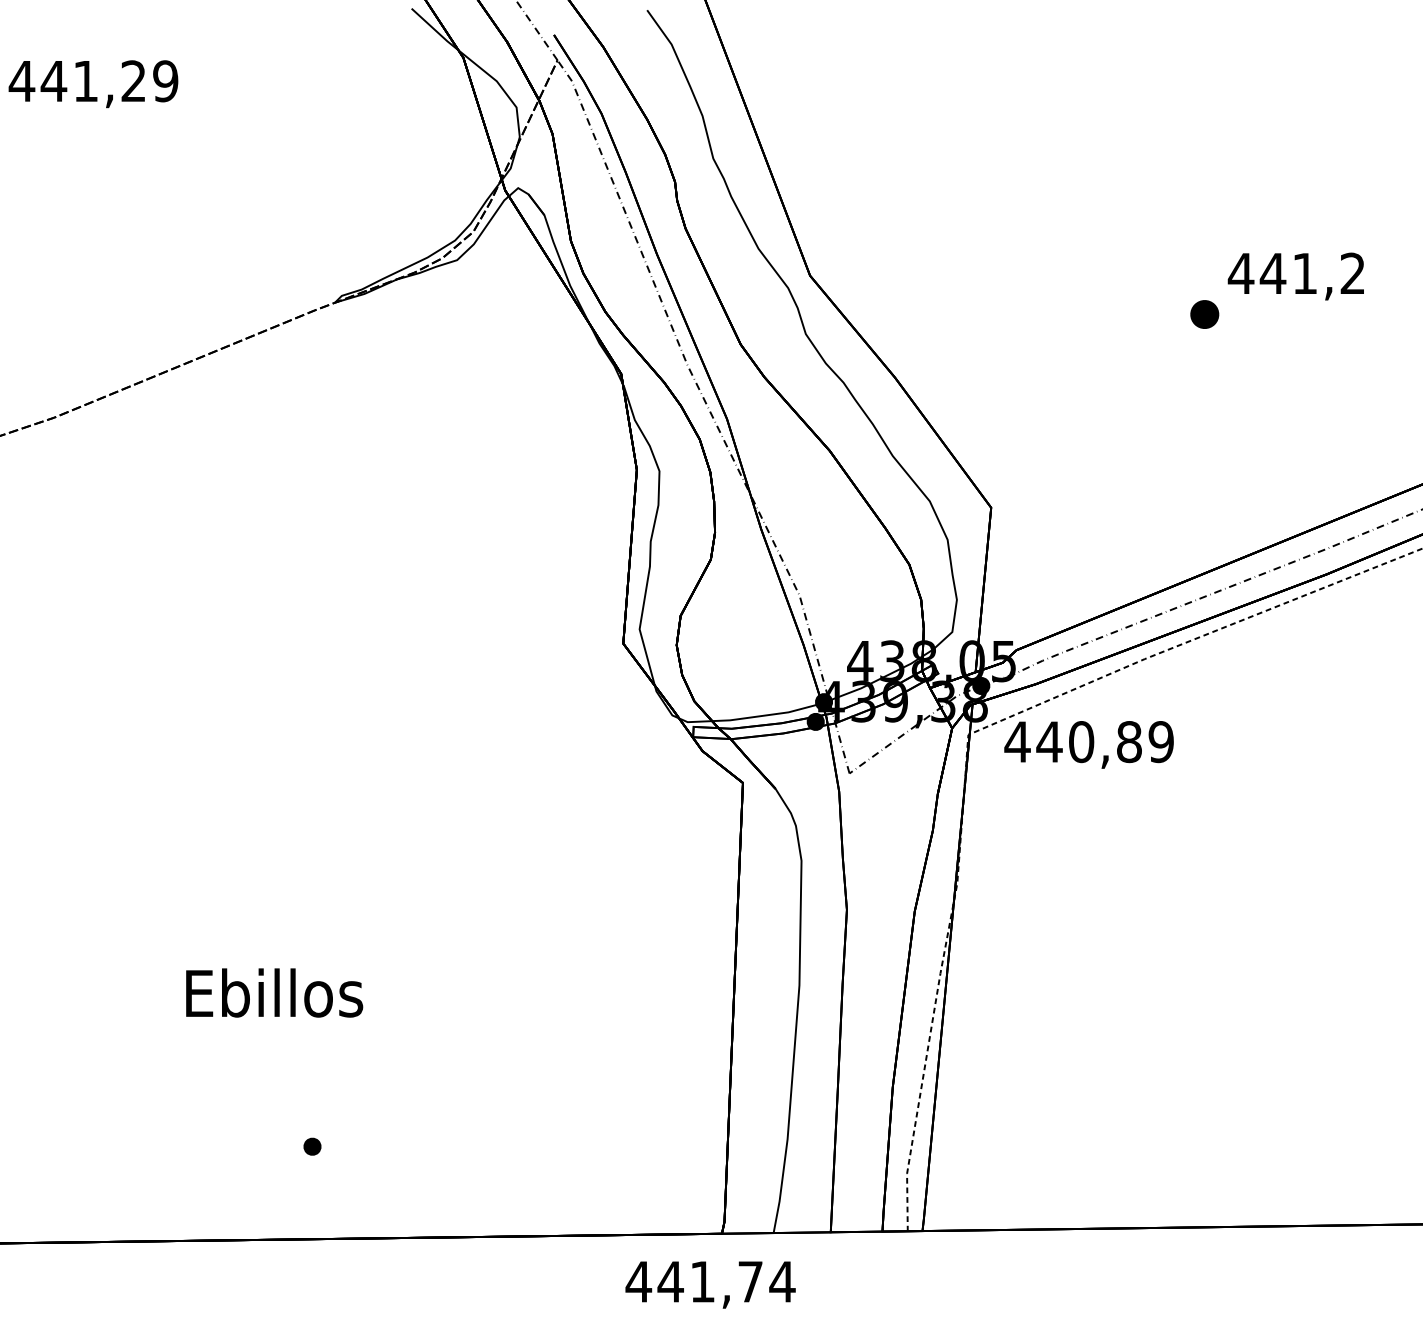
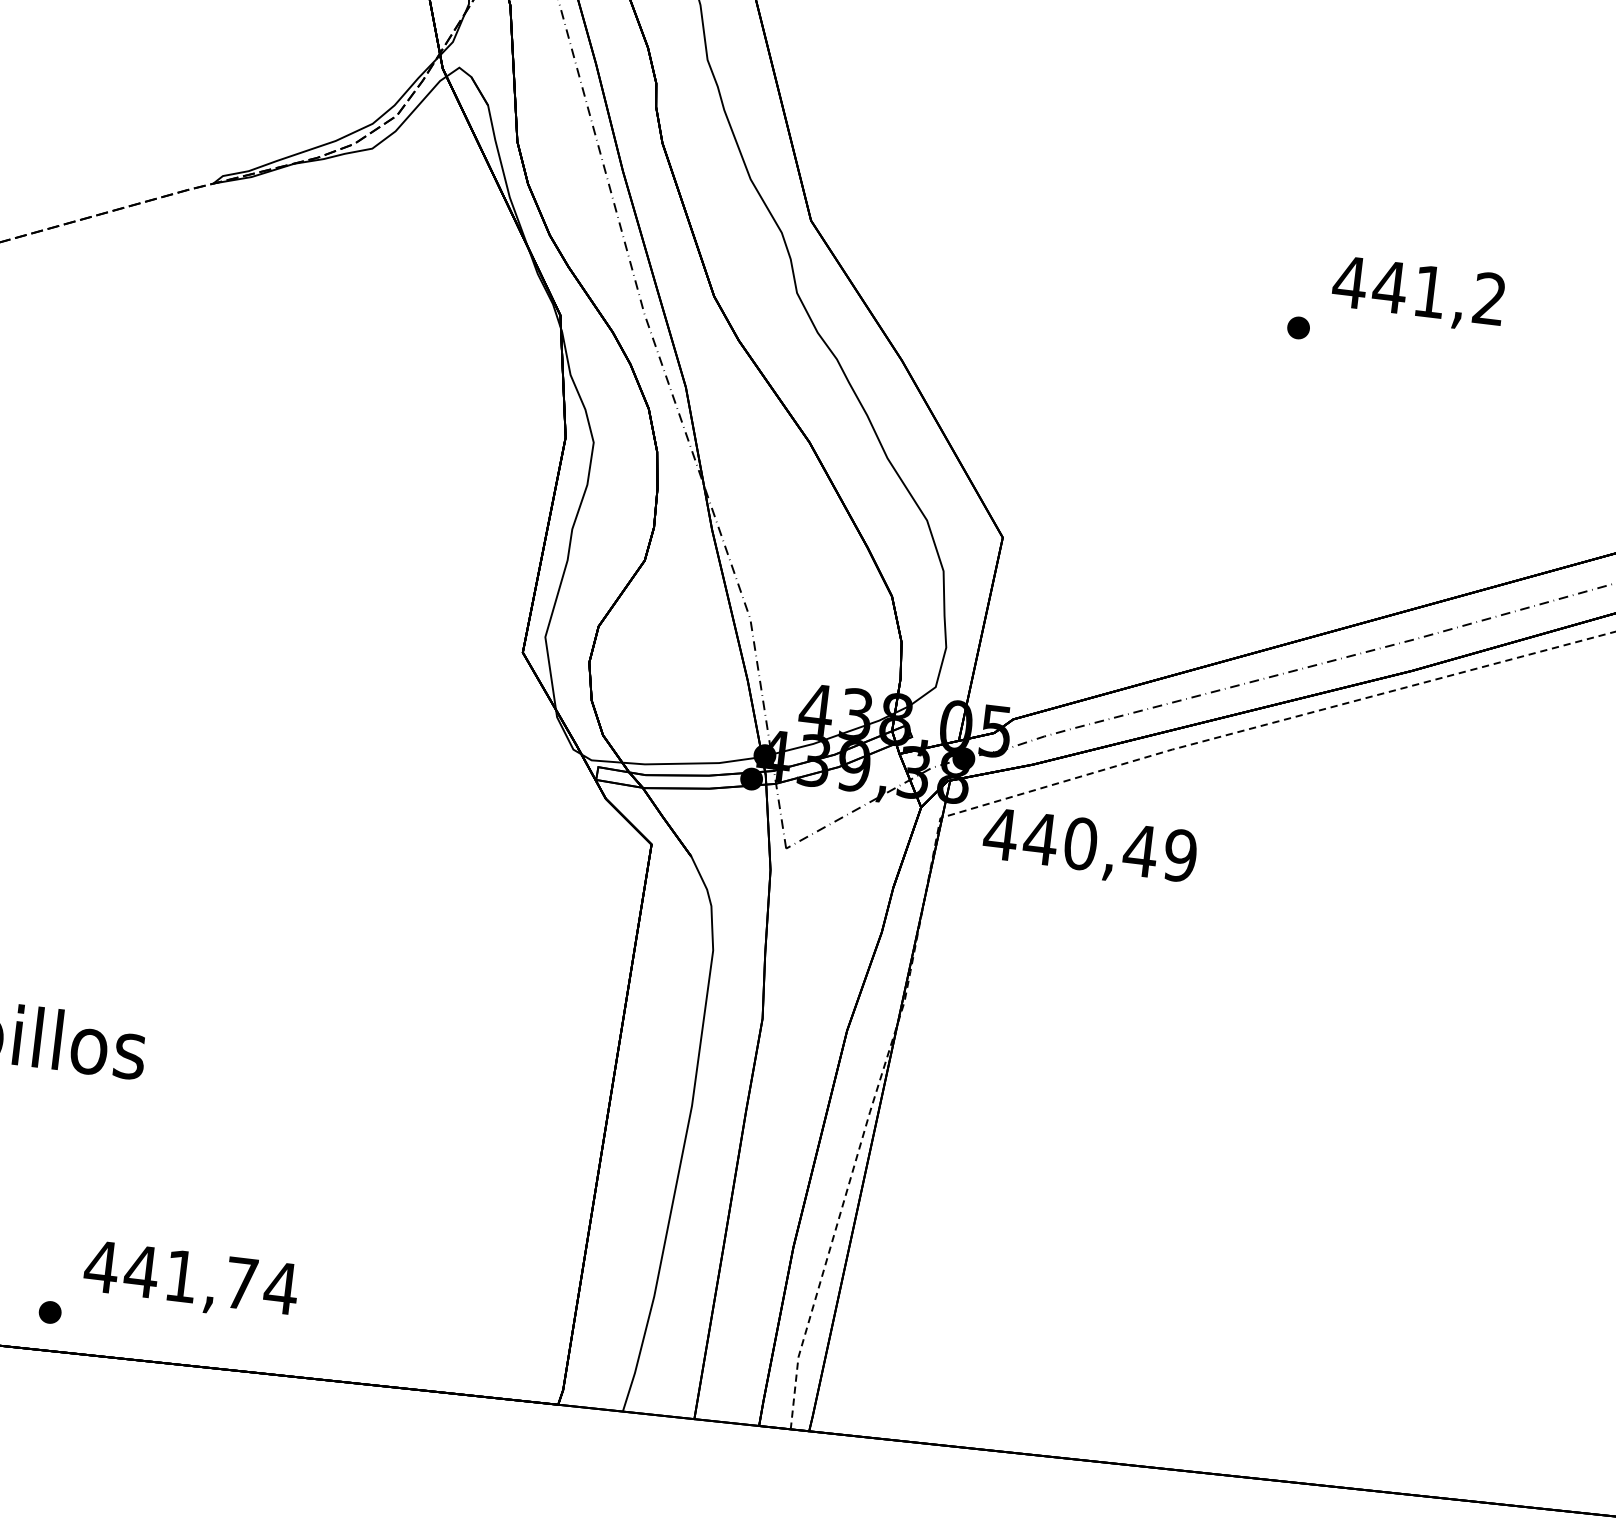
part: (1204, 314) -> (1298, 327), size x0.62
text: (1129, 742) -> (1140, 851), 440,89 -> 440,49
part: (312, 1146) -> (50, 1312), moved
text: (710, 1284) -> (190, 1280), moved

